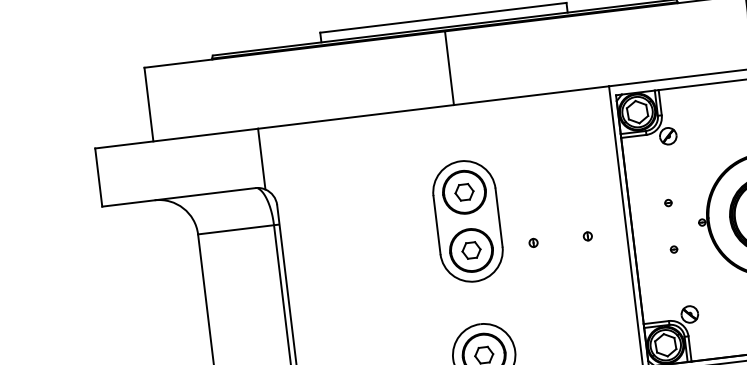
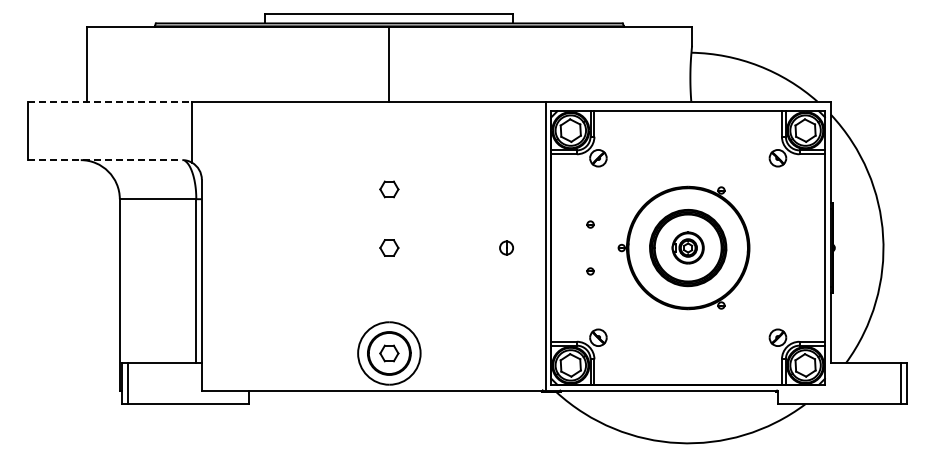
line: (177, 138) -> (110, 101), solid -> dashed
line: (179, 197) -> (105, 160), solid -> dashed
part: (468, 221) -> (389, 218), removed
part: (587, 235) -> (506, 247), size x1.6
part: (533, 242) -> (451, 247), removed

